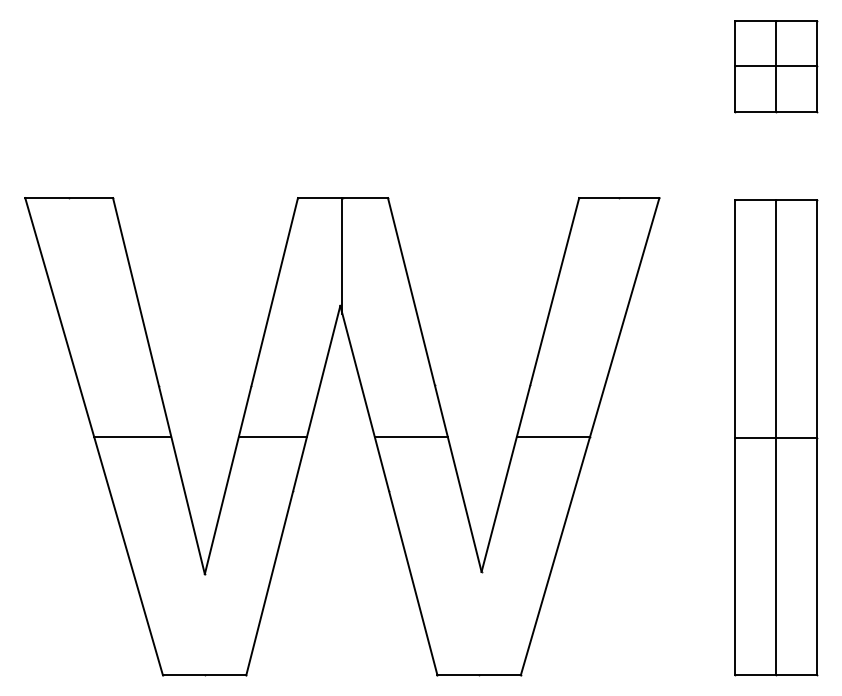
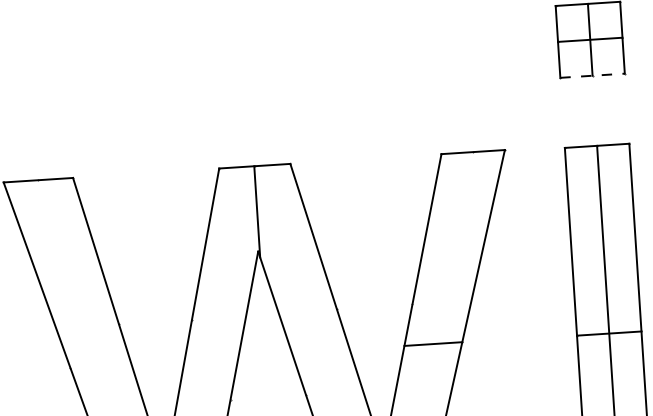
line: (775, 111) -> (592, 75), solid -> dashed
line: (132, 436) -> (100, 365), removed
line: (272, 436) -> (211, 358), removed
line: (410, 436) -> (320, 351), removed

